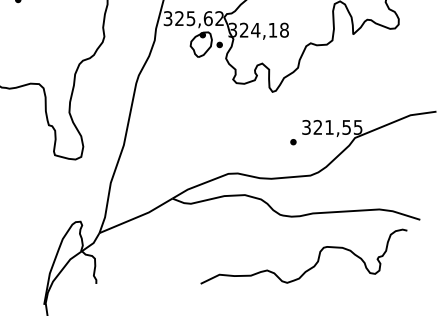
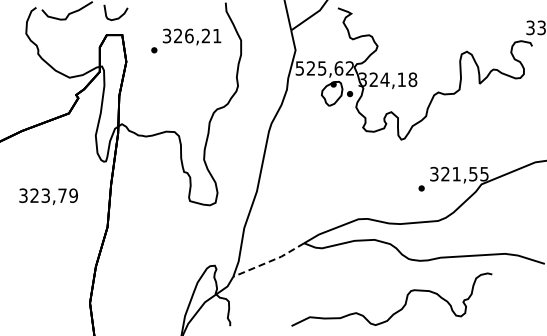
text: (168, 17) -> (300, 67), 325,62 -> 525,62
line: (136, 217) -> (269, 261), solid -> dashed
curve: (309, 267) -> (397, 310), moved

